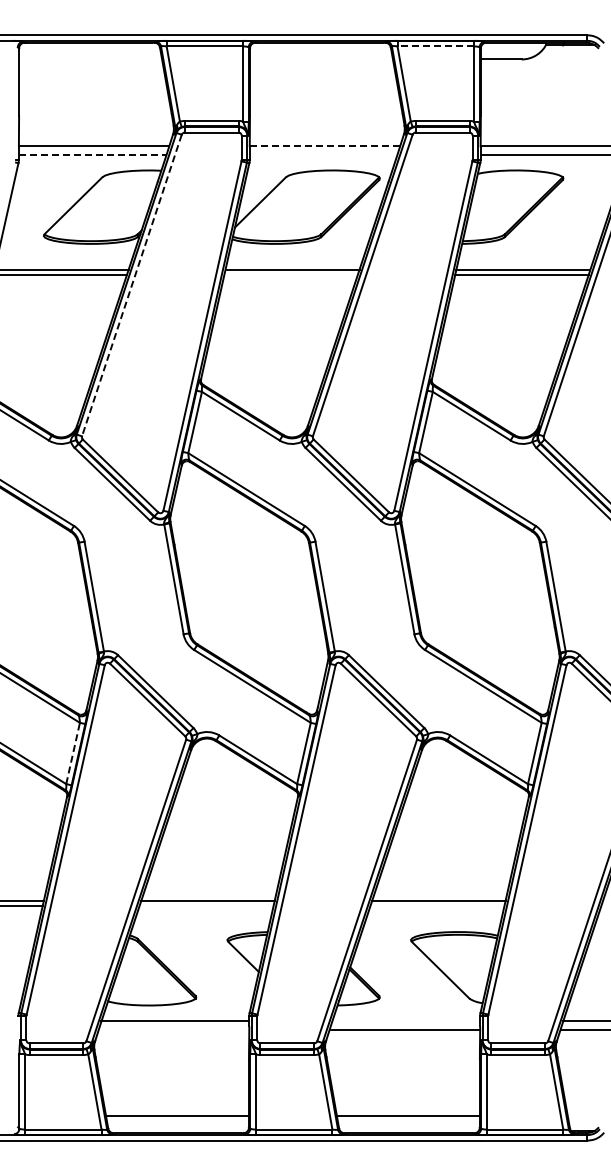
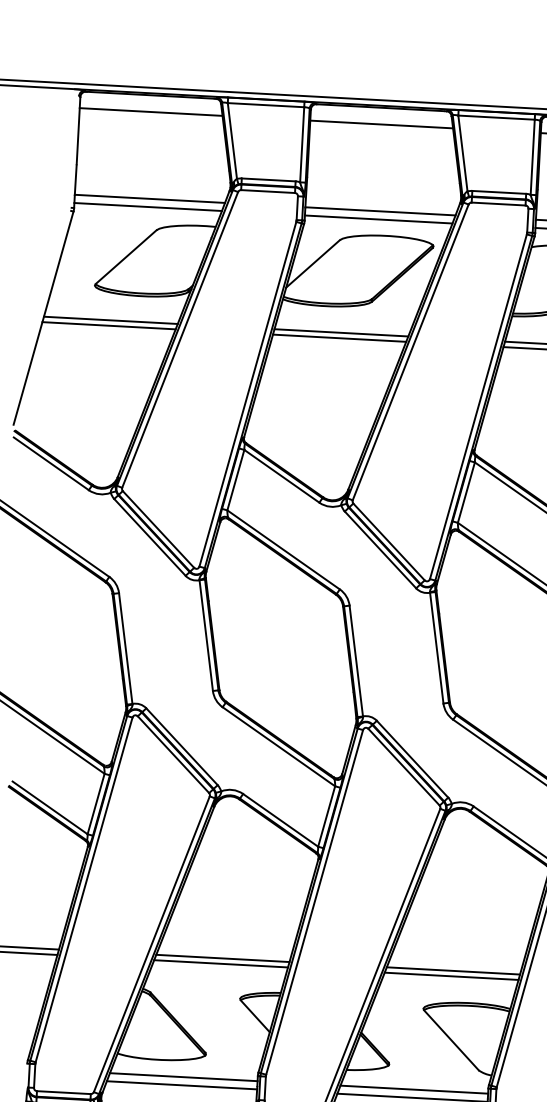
line: (435, 46) -> (496, 117), dashed -> solid
line: (90, 59) -> (151, 112), added
line: (320, 59) -> (380, 124), added
line: (325, 146) -> (380, 211), dashed -> solid
line: (92, 154) -> (147, 206), dashed -> solid
line: (323, 154) -> (378, 219), added
line: (290, 275) -> (339, 338), added
line: (131, 285) -> (179, 339), dashed -> solid
line: (73, 752) -> (96, 803), dashed -> solid
line: (206, 906) -> (221, 964), added
line: (437, 906) -> (451, 976), added
line: (406, 1021) -> (414, 1089), added
line: (173, 1029) -> (181, 1085), added

